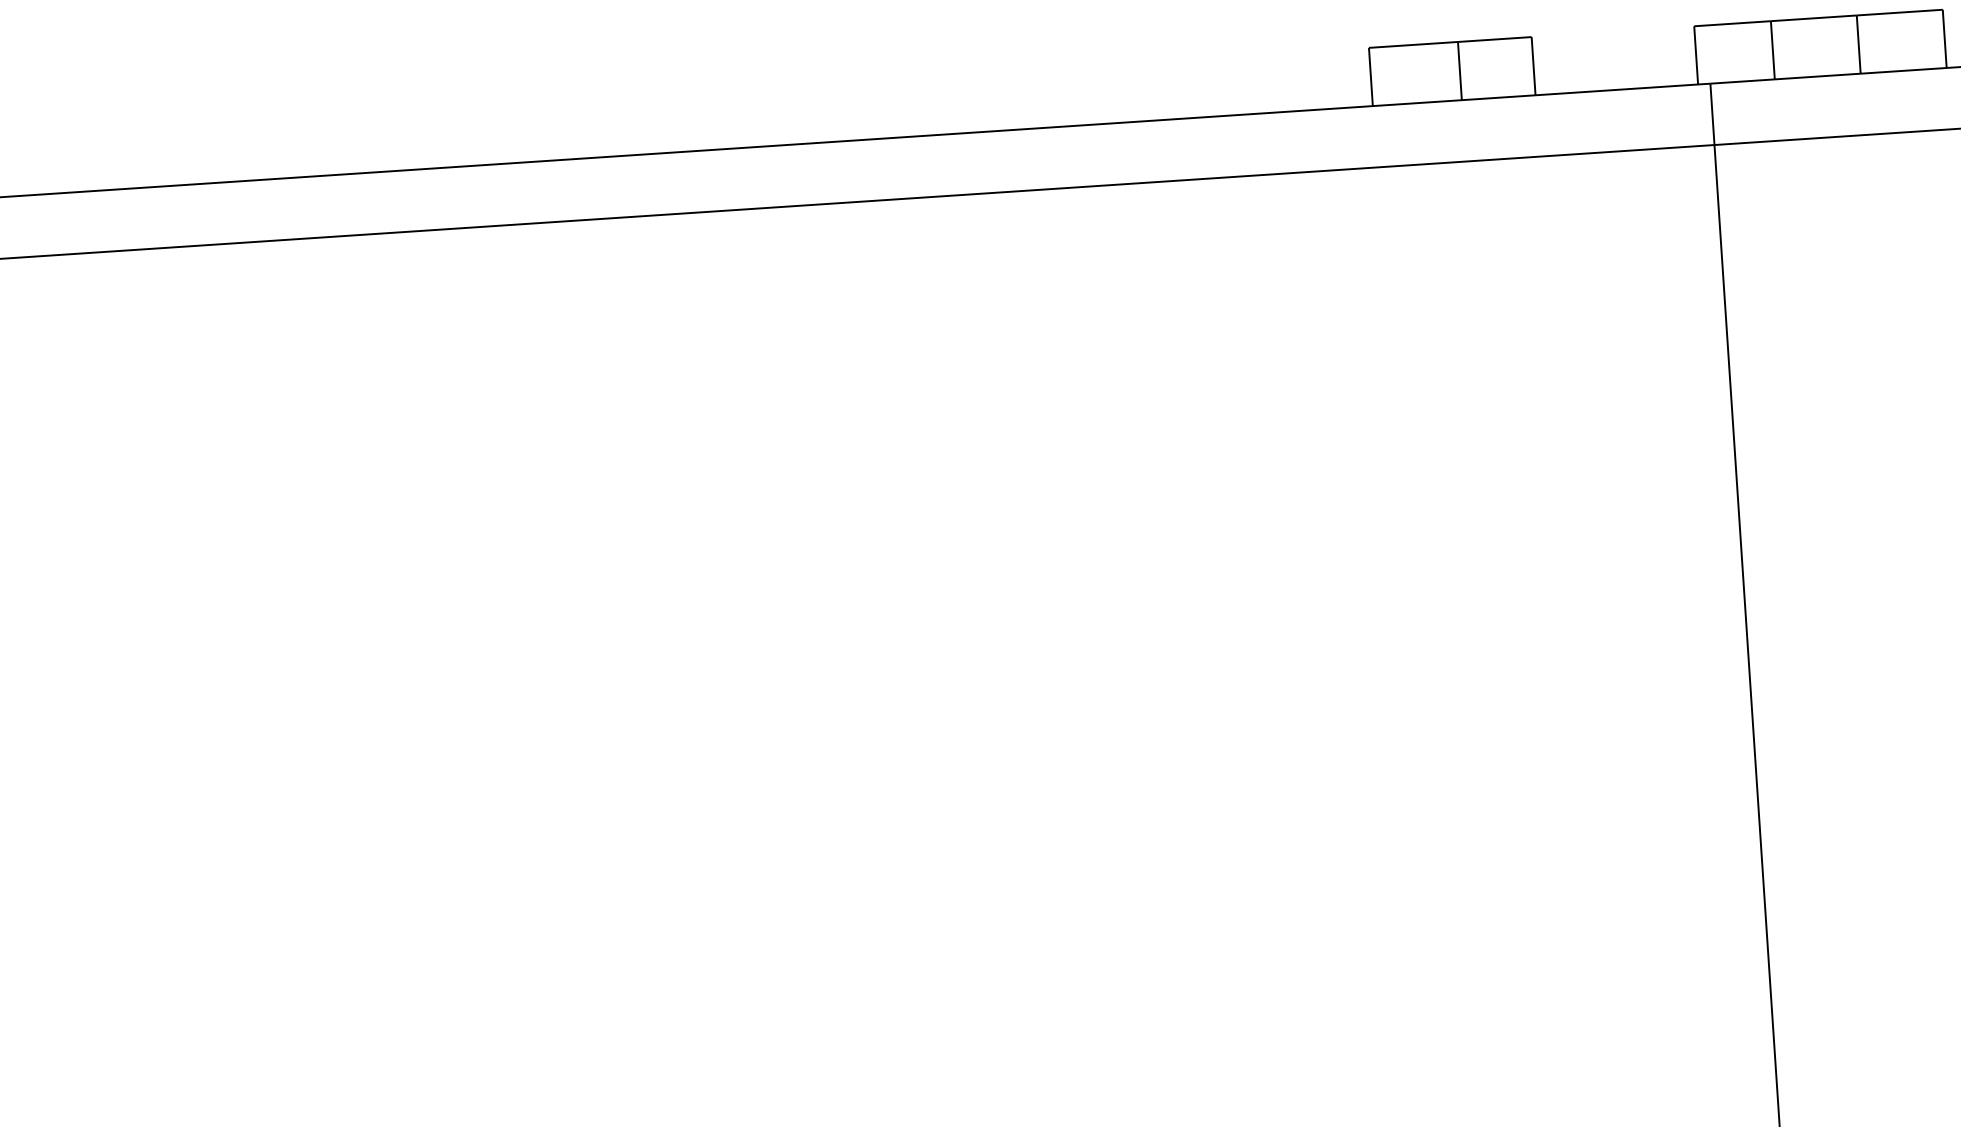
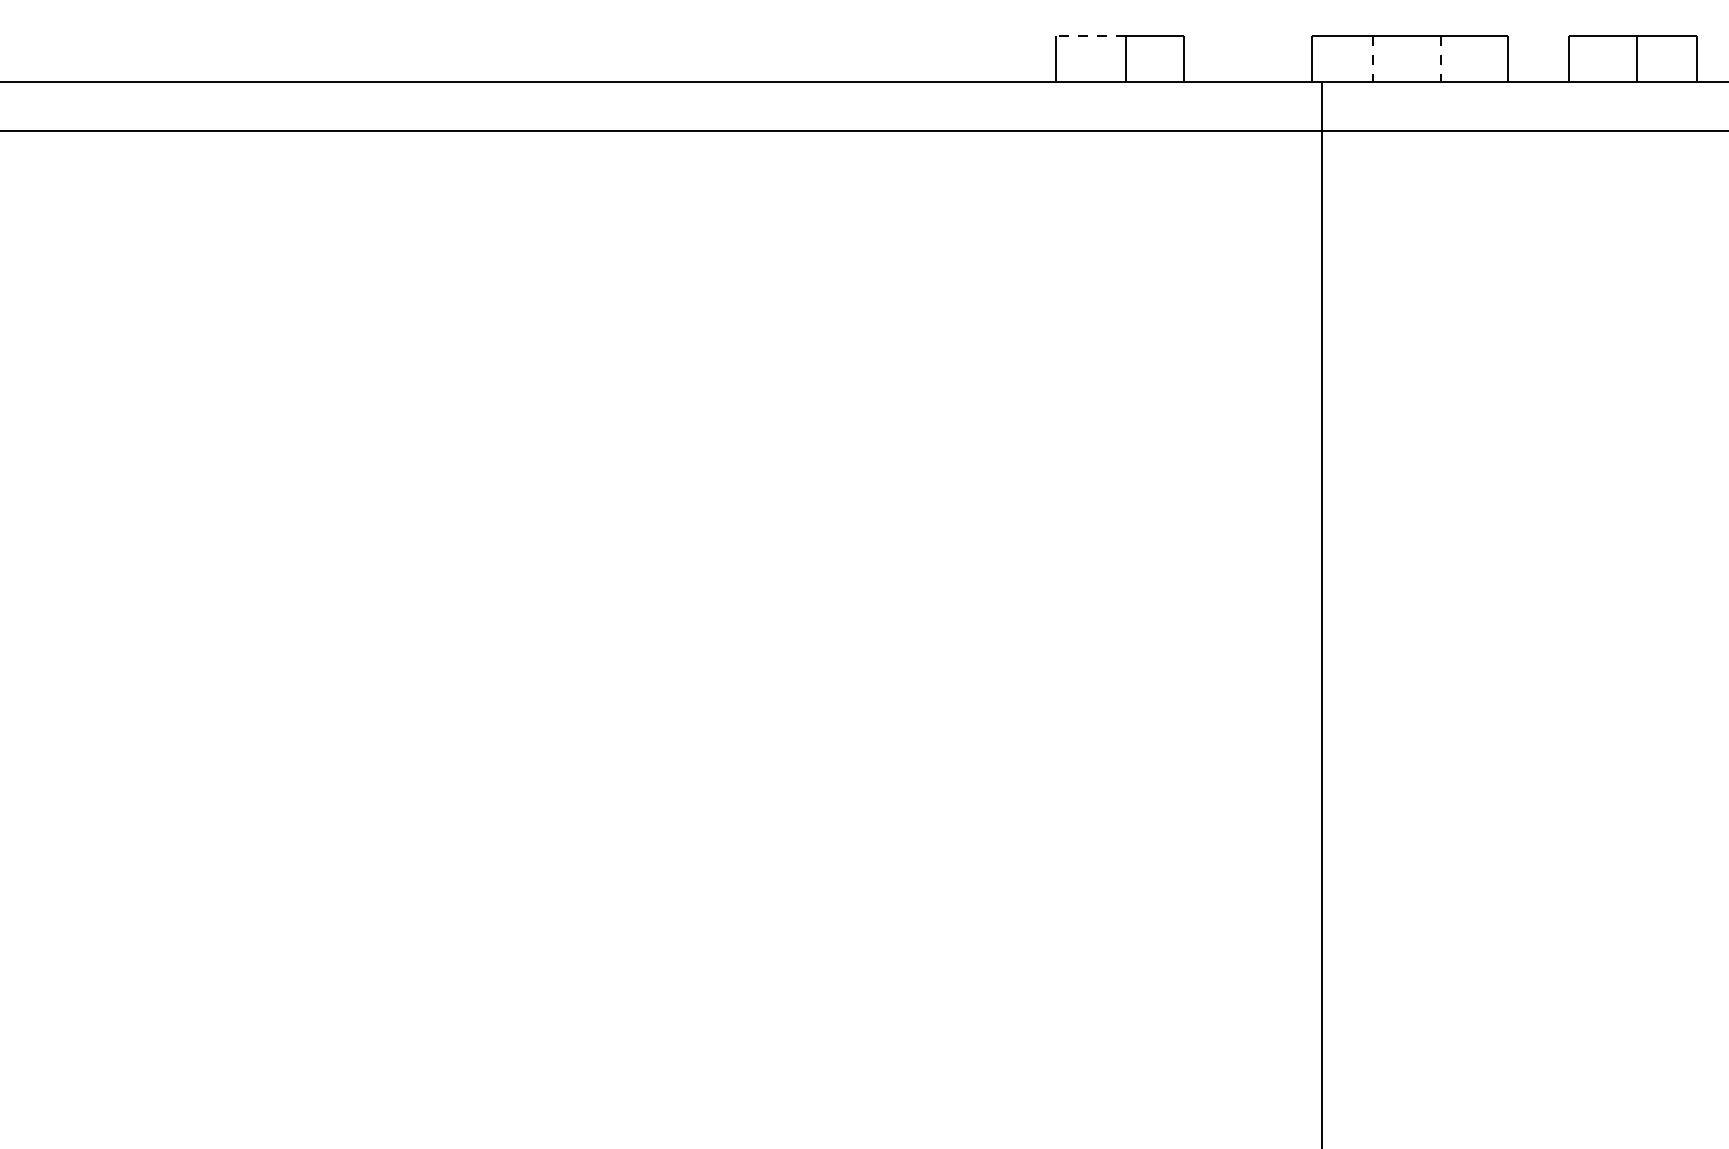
line: (1858, 44) -> (1440, 59), solid -> dashed
line: (1413, 45) -> (1090, 36), solid -> dashed
line: (1772, 50) -> (1372, 59), solid -> dashed

